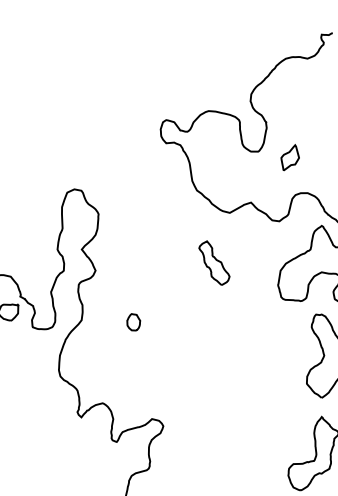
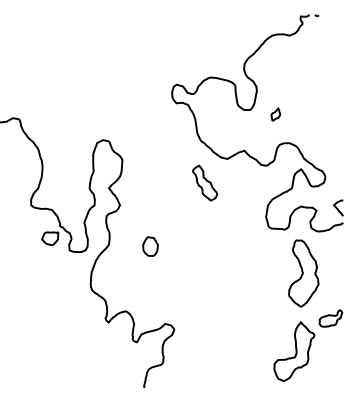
part: (289, 157) -> (275, 114), size x0.62
part: (213, 262) -> (204, 182), moved
part: (133, 322) -> (150, 246), size x1.43

